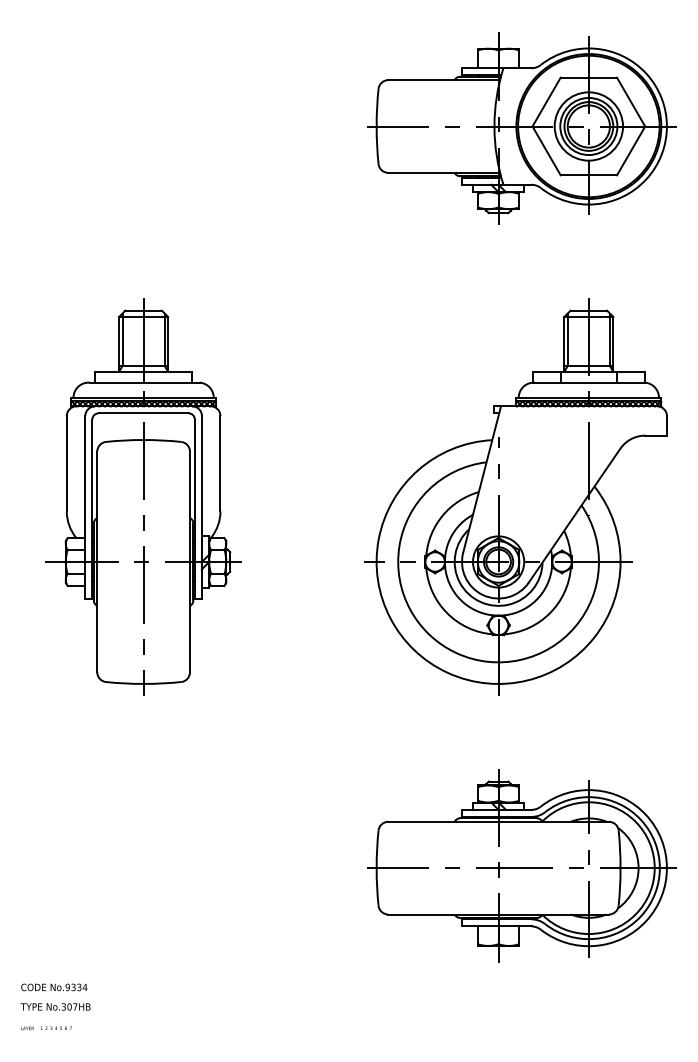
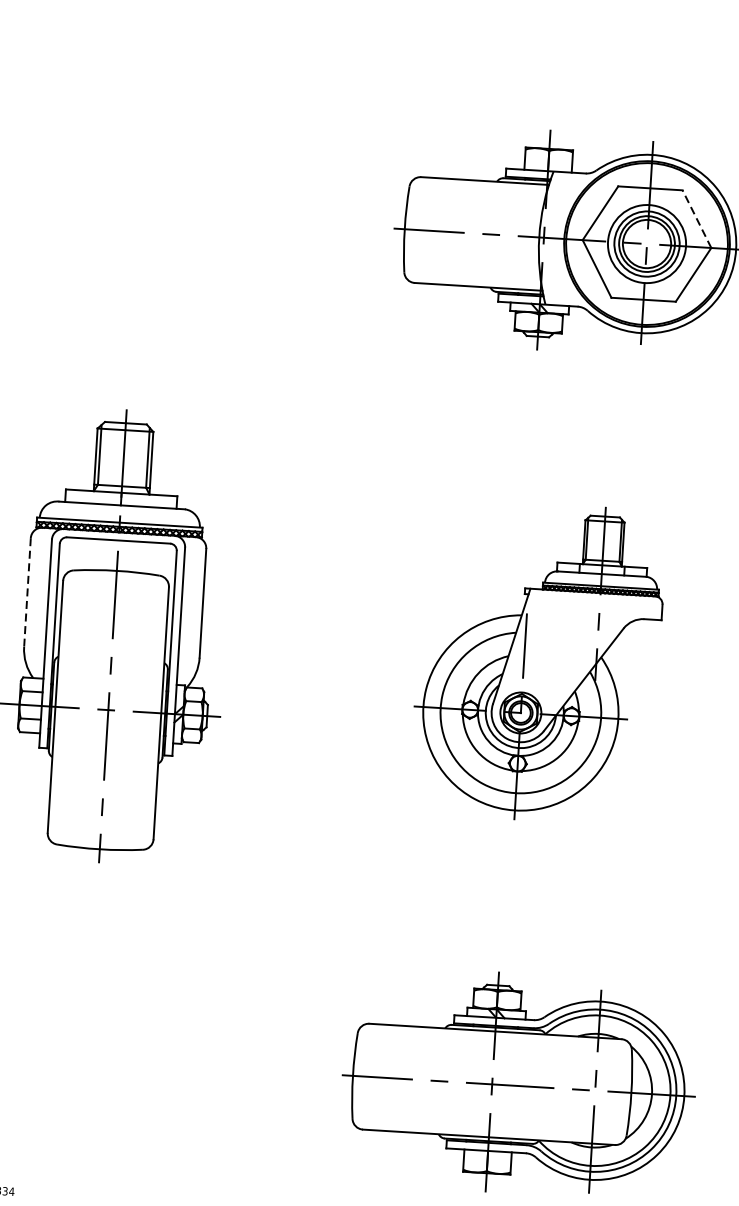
line: (630, 101) -> (696, 218), solid -> dashed
line: (66, 463) -> (27, 592), solid -> dashed
part: (515, 496) -> (537, 661), size x0.7

